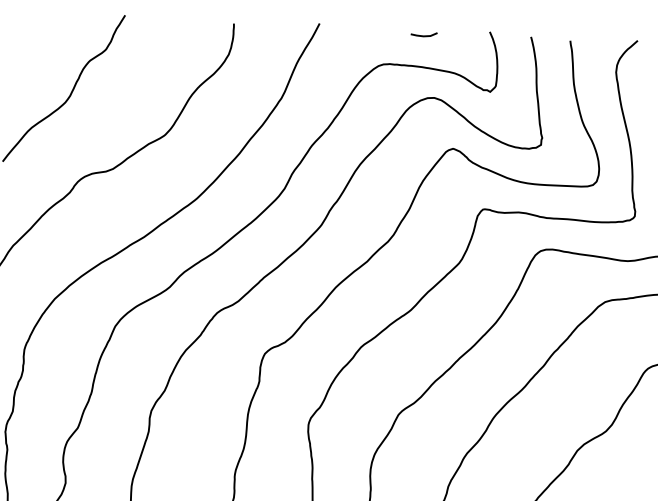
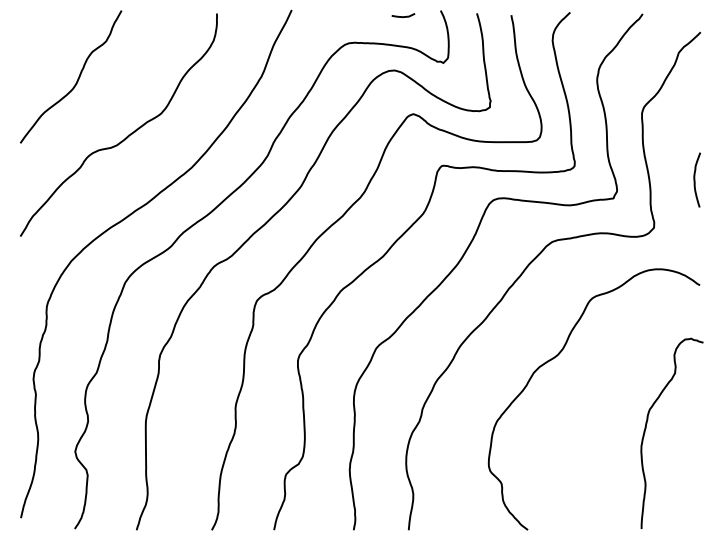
line: (424, 35) -> (403, 16), moved

